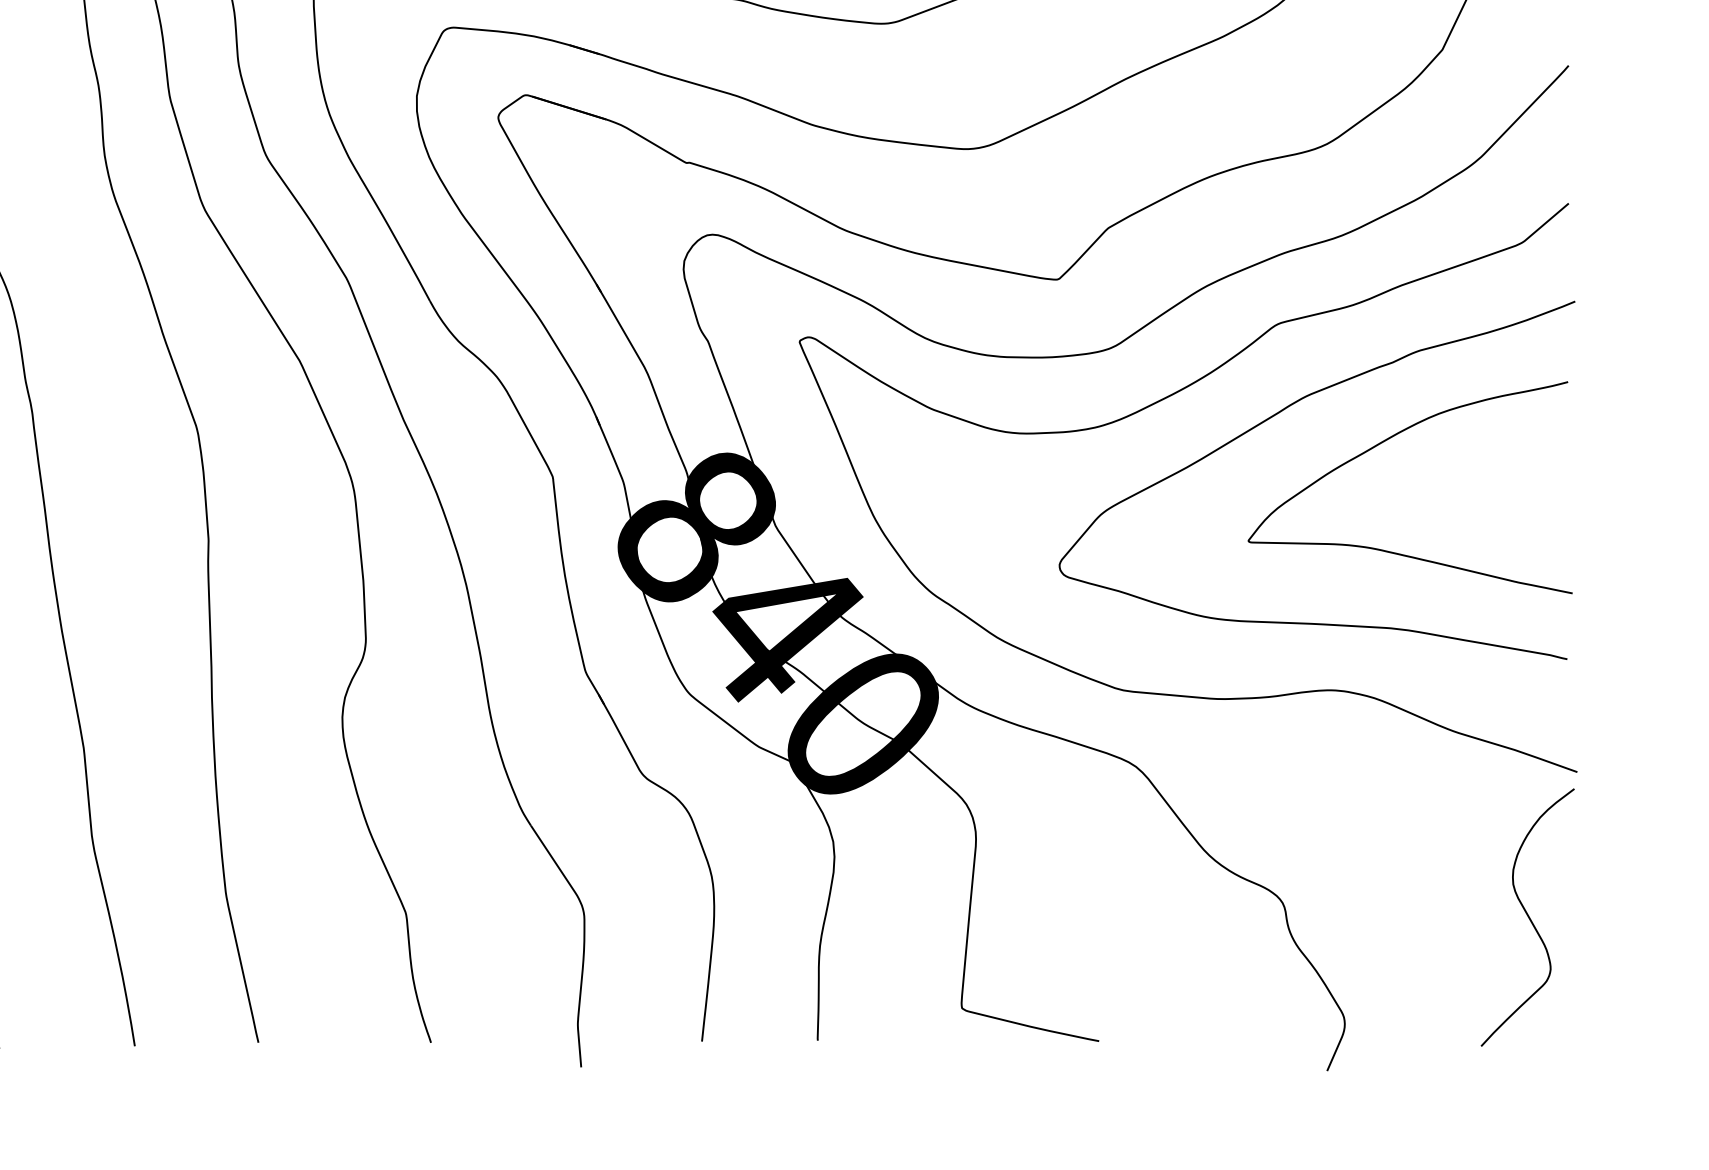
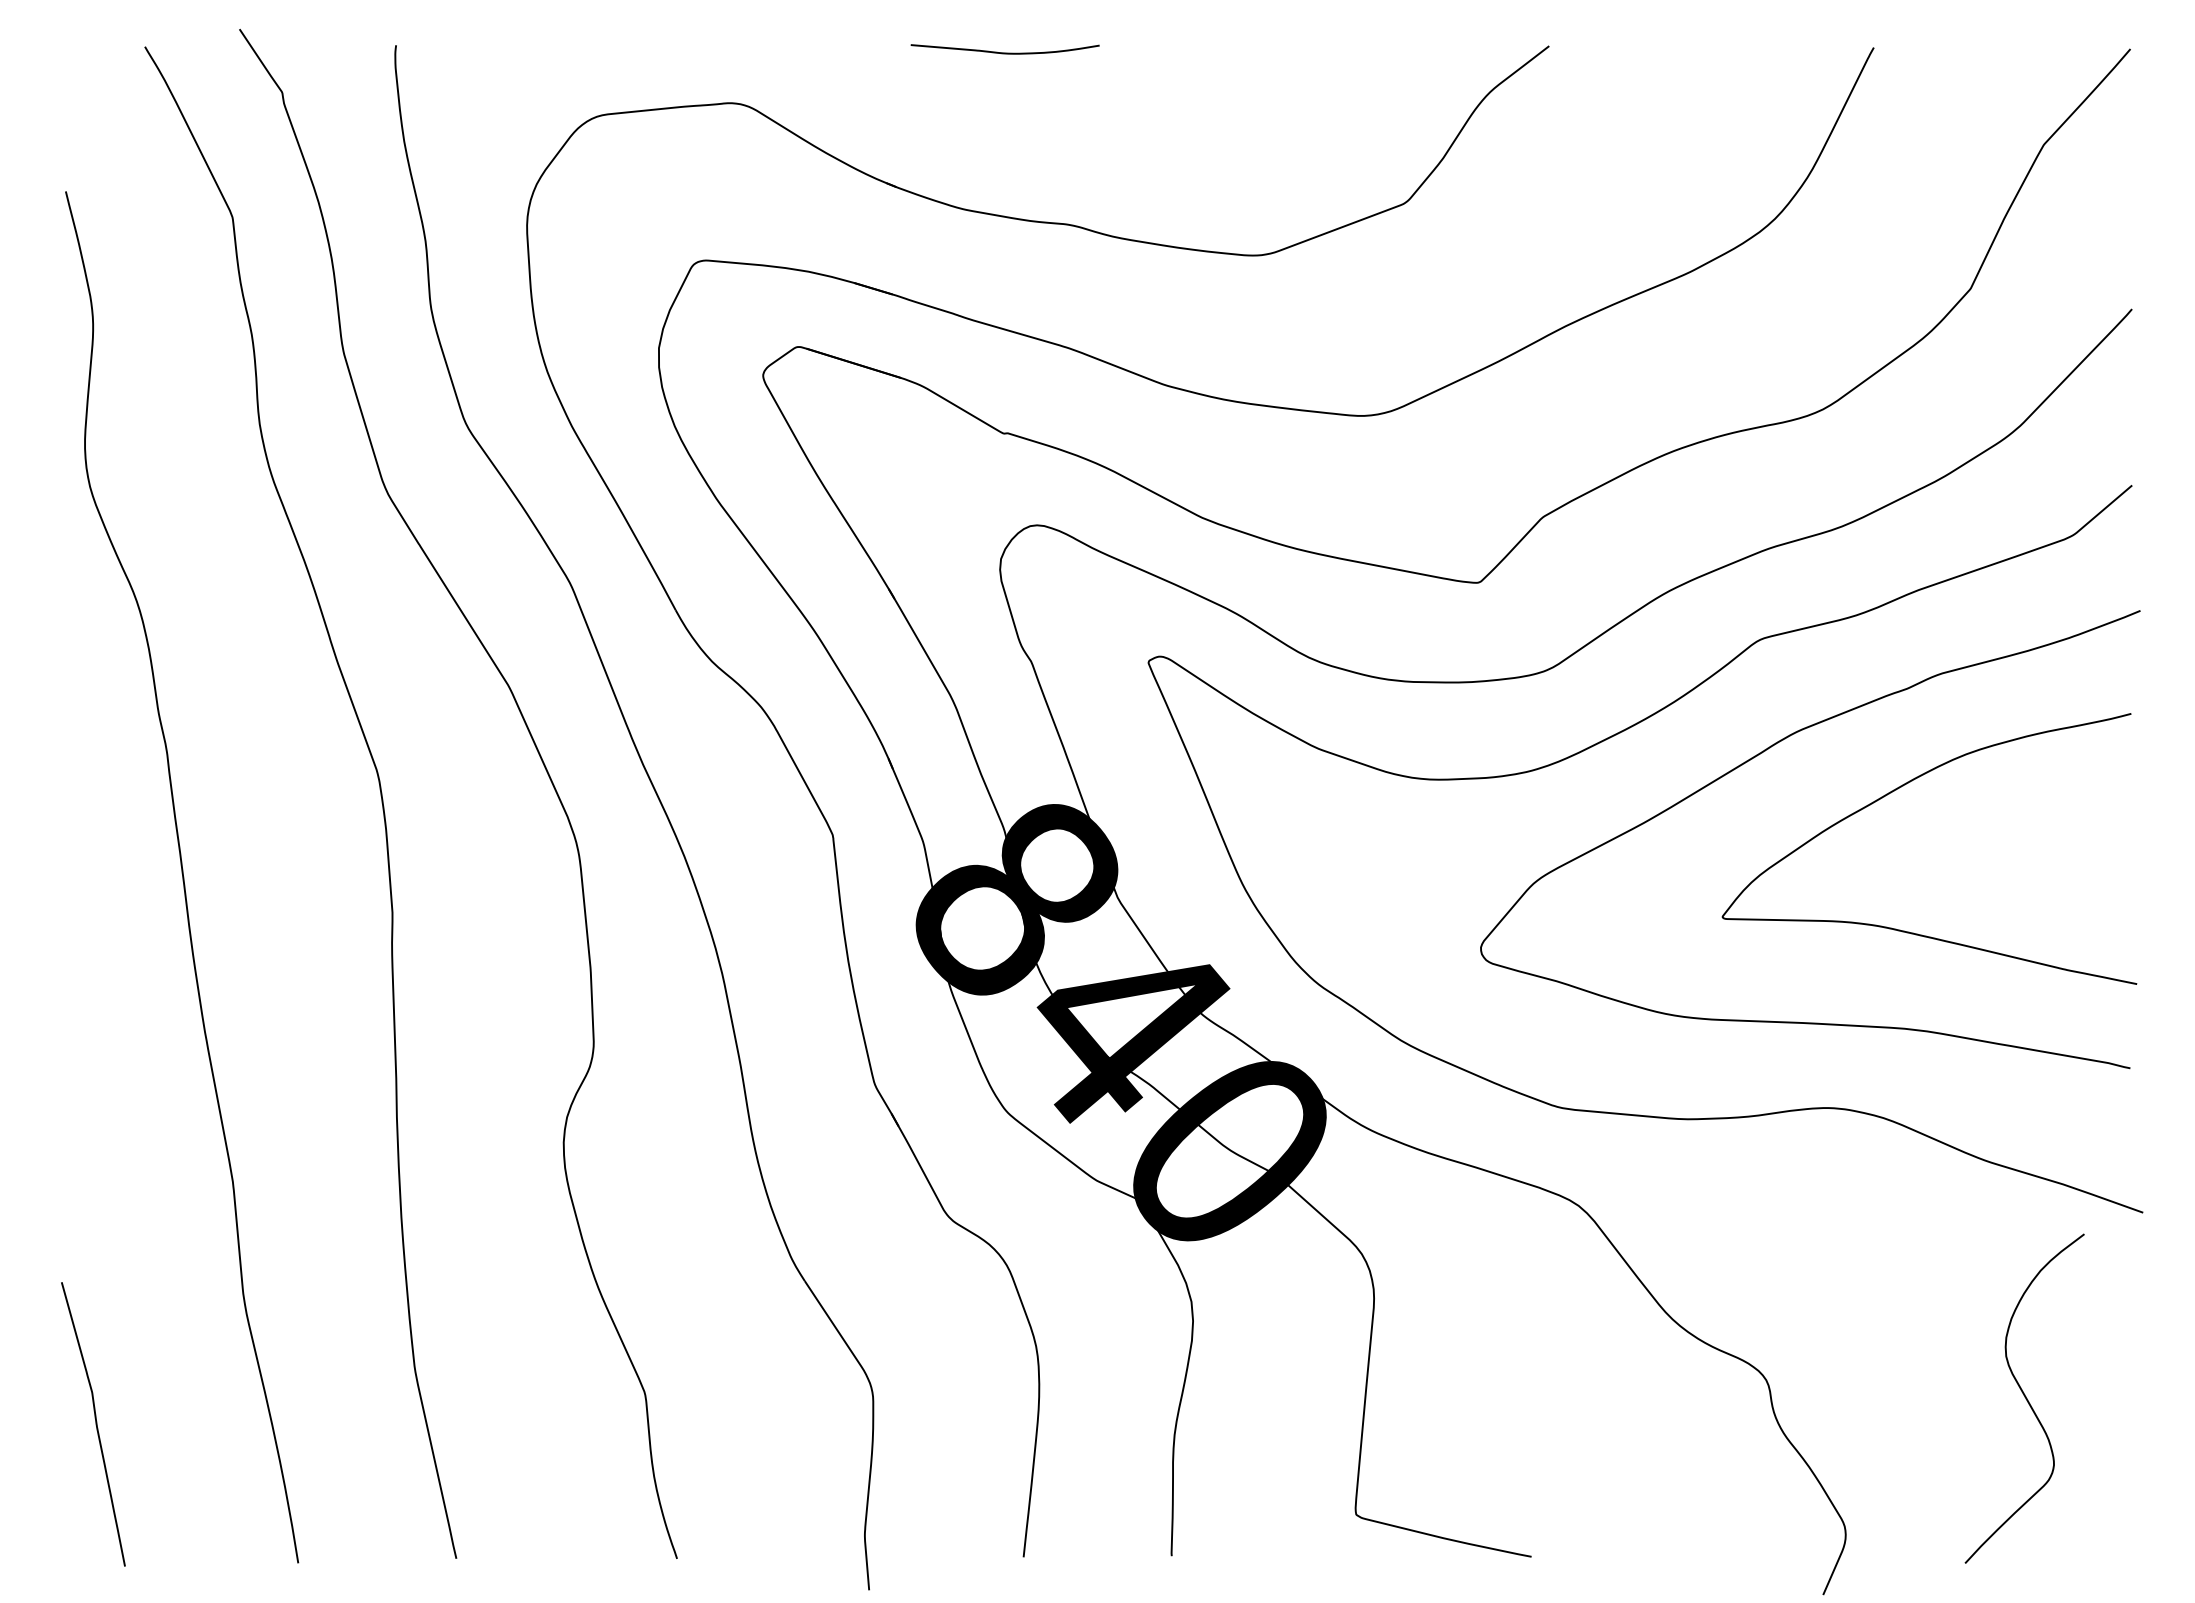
curve: (1527, 916) -> (2024, 1397), moved

